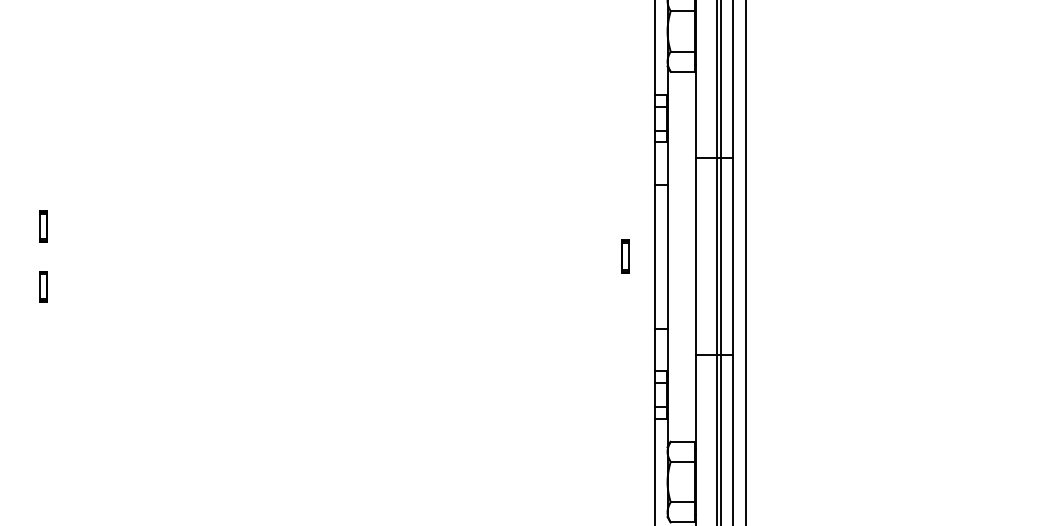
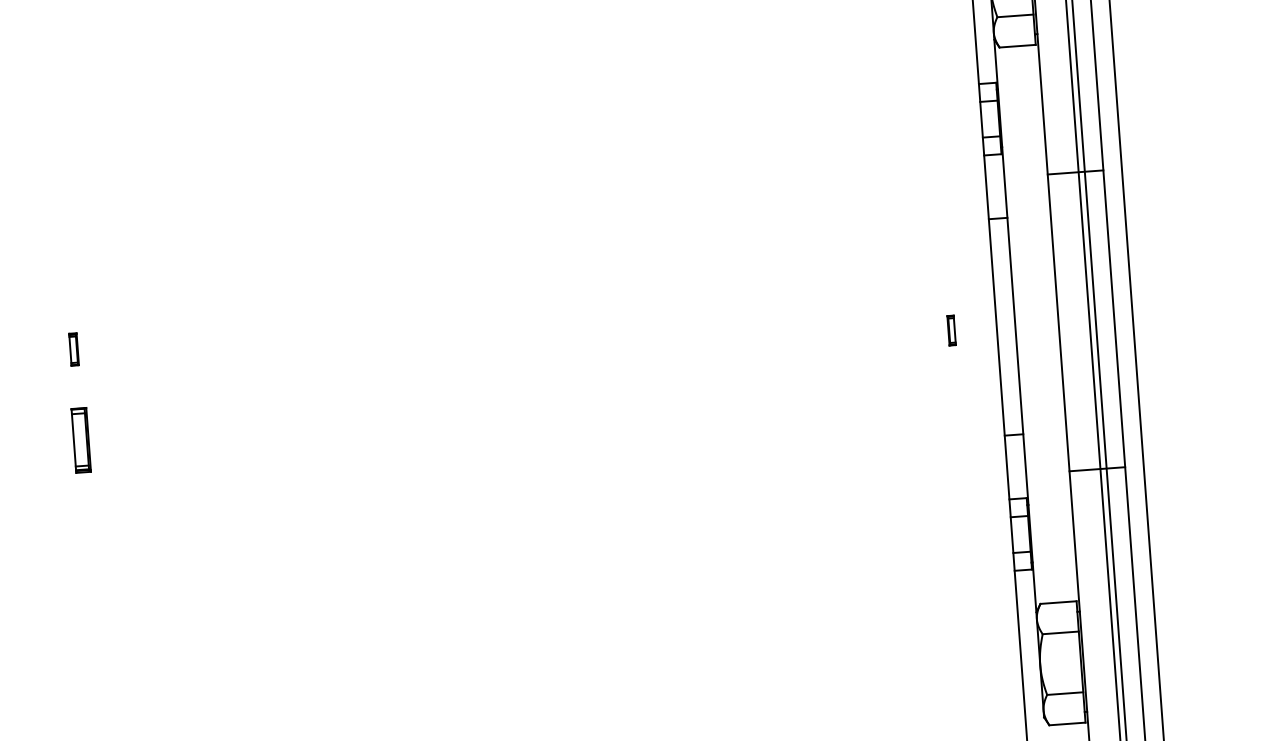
part: (43, 226) -> (73, 349), size x0.7
part: (625, 256) -> (952, 330), size x0.6
part: (43, 286) -> (80, 439), size x1.4

